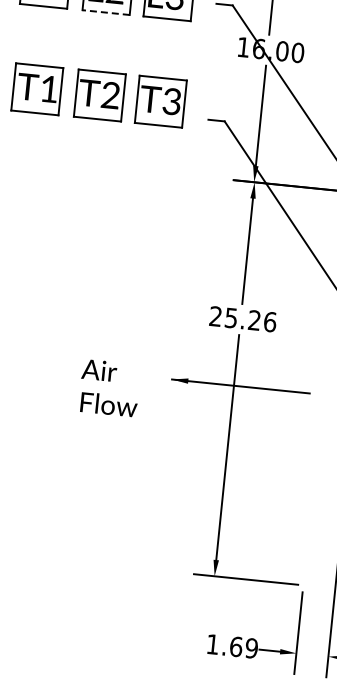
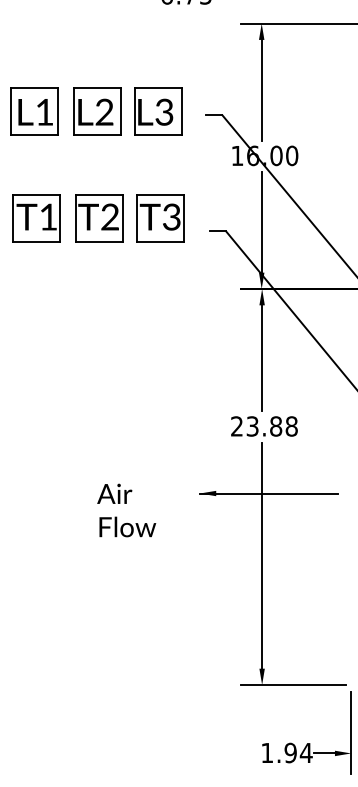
line: (106, 12) -> (97, 135), dashed -> solid
text: (251, 320) -> (272, 426), 25.26 -> 23.88
text: (109, 388) -> (126, 510), moved
text: (243, 647) -> (298, 752), 1.69 -> 1.94

